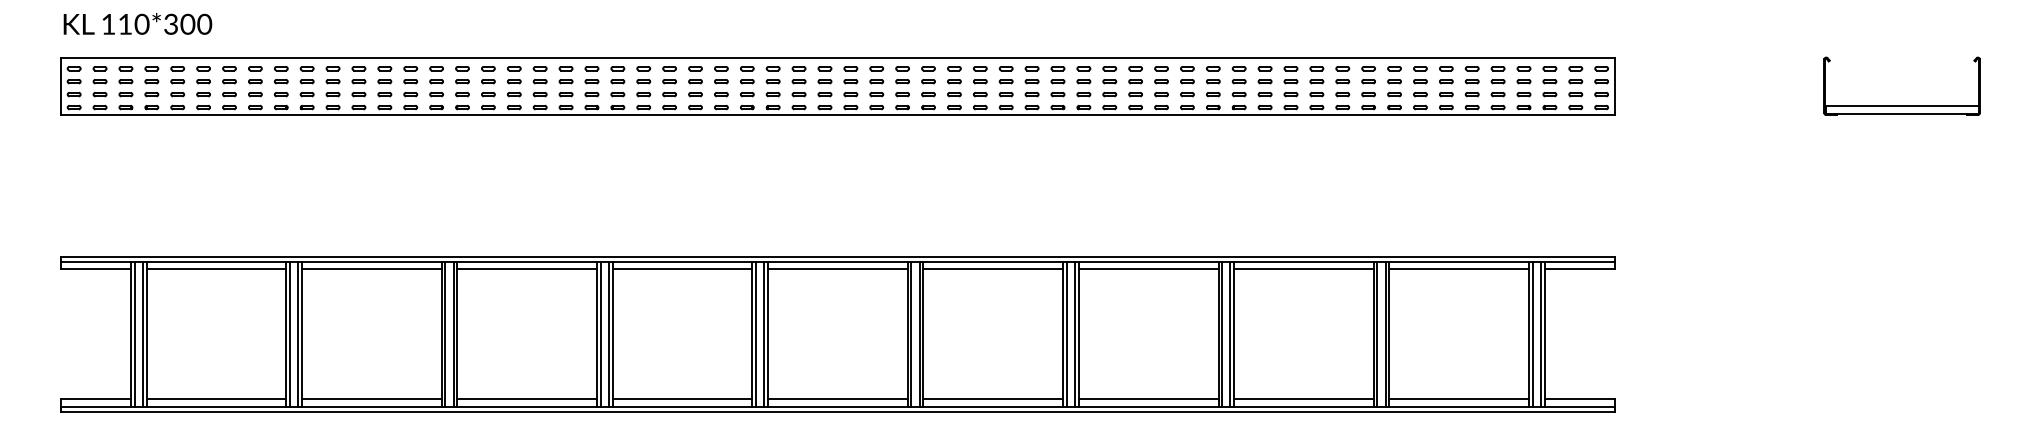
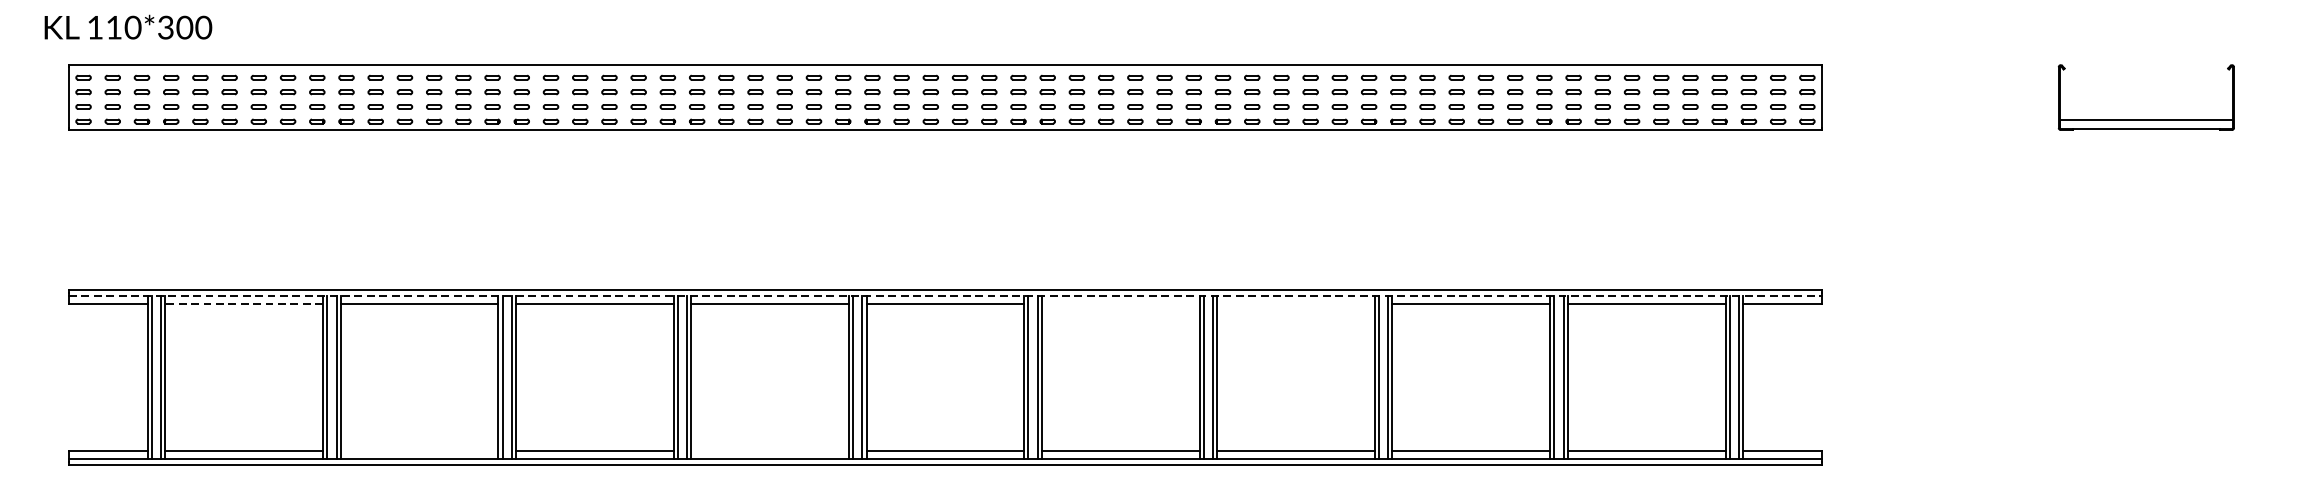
text: (137, 23) -> (127, 26), moved
line: (837, 261) -> (944, 295), solid -> dashed
line: (216, 269) -> (244, 304), solid -> dashed
line: (993, 269) -> (1121, 304), removed
line: (1148, 269) -> (1295, 304), removed
line: (371, 399) -> (419, 451), removed
line: (682, 399) -> (770, 451), removed

